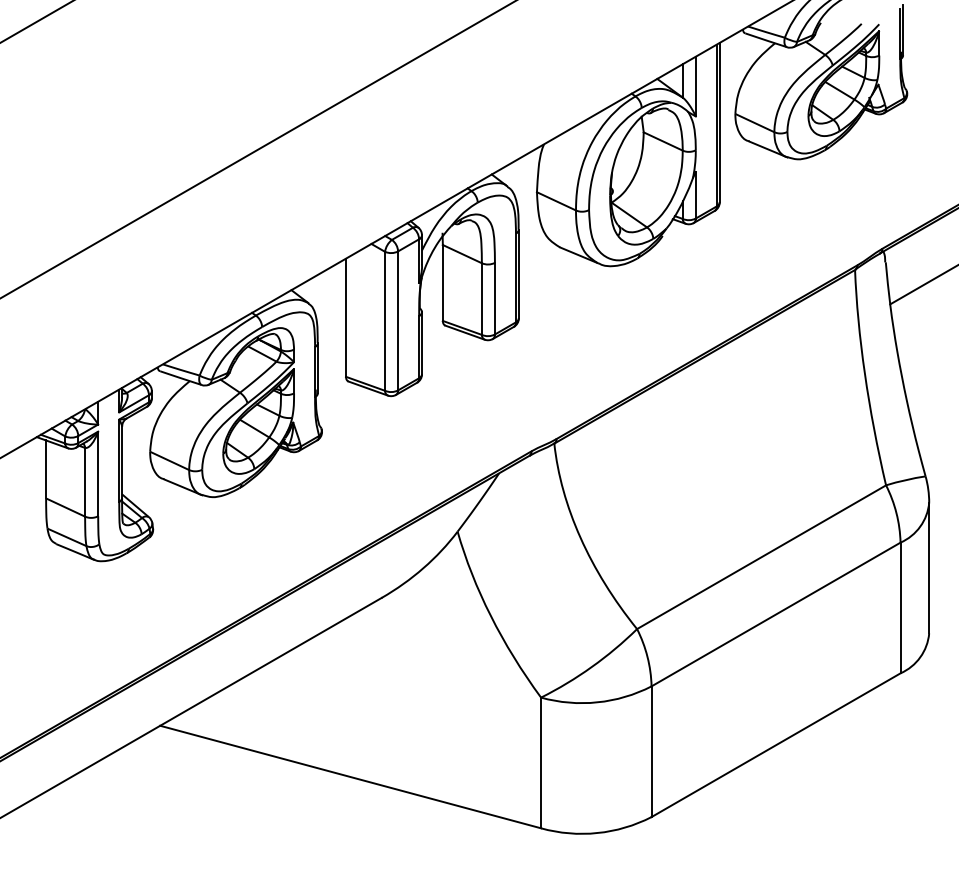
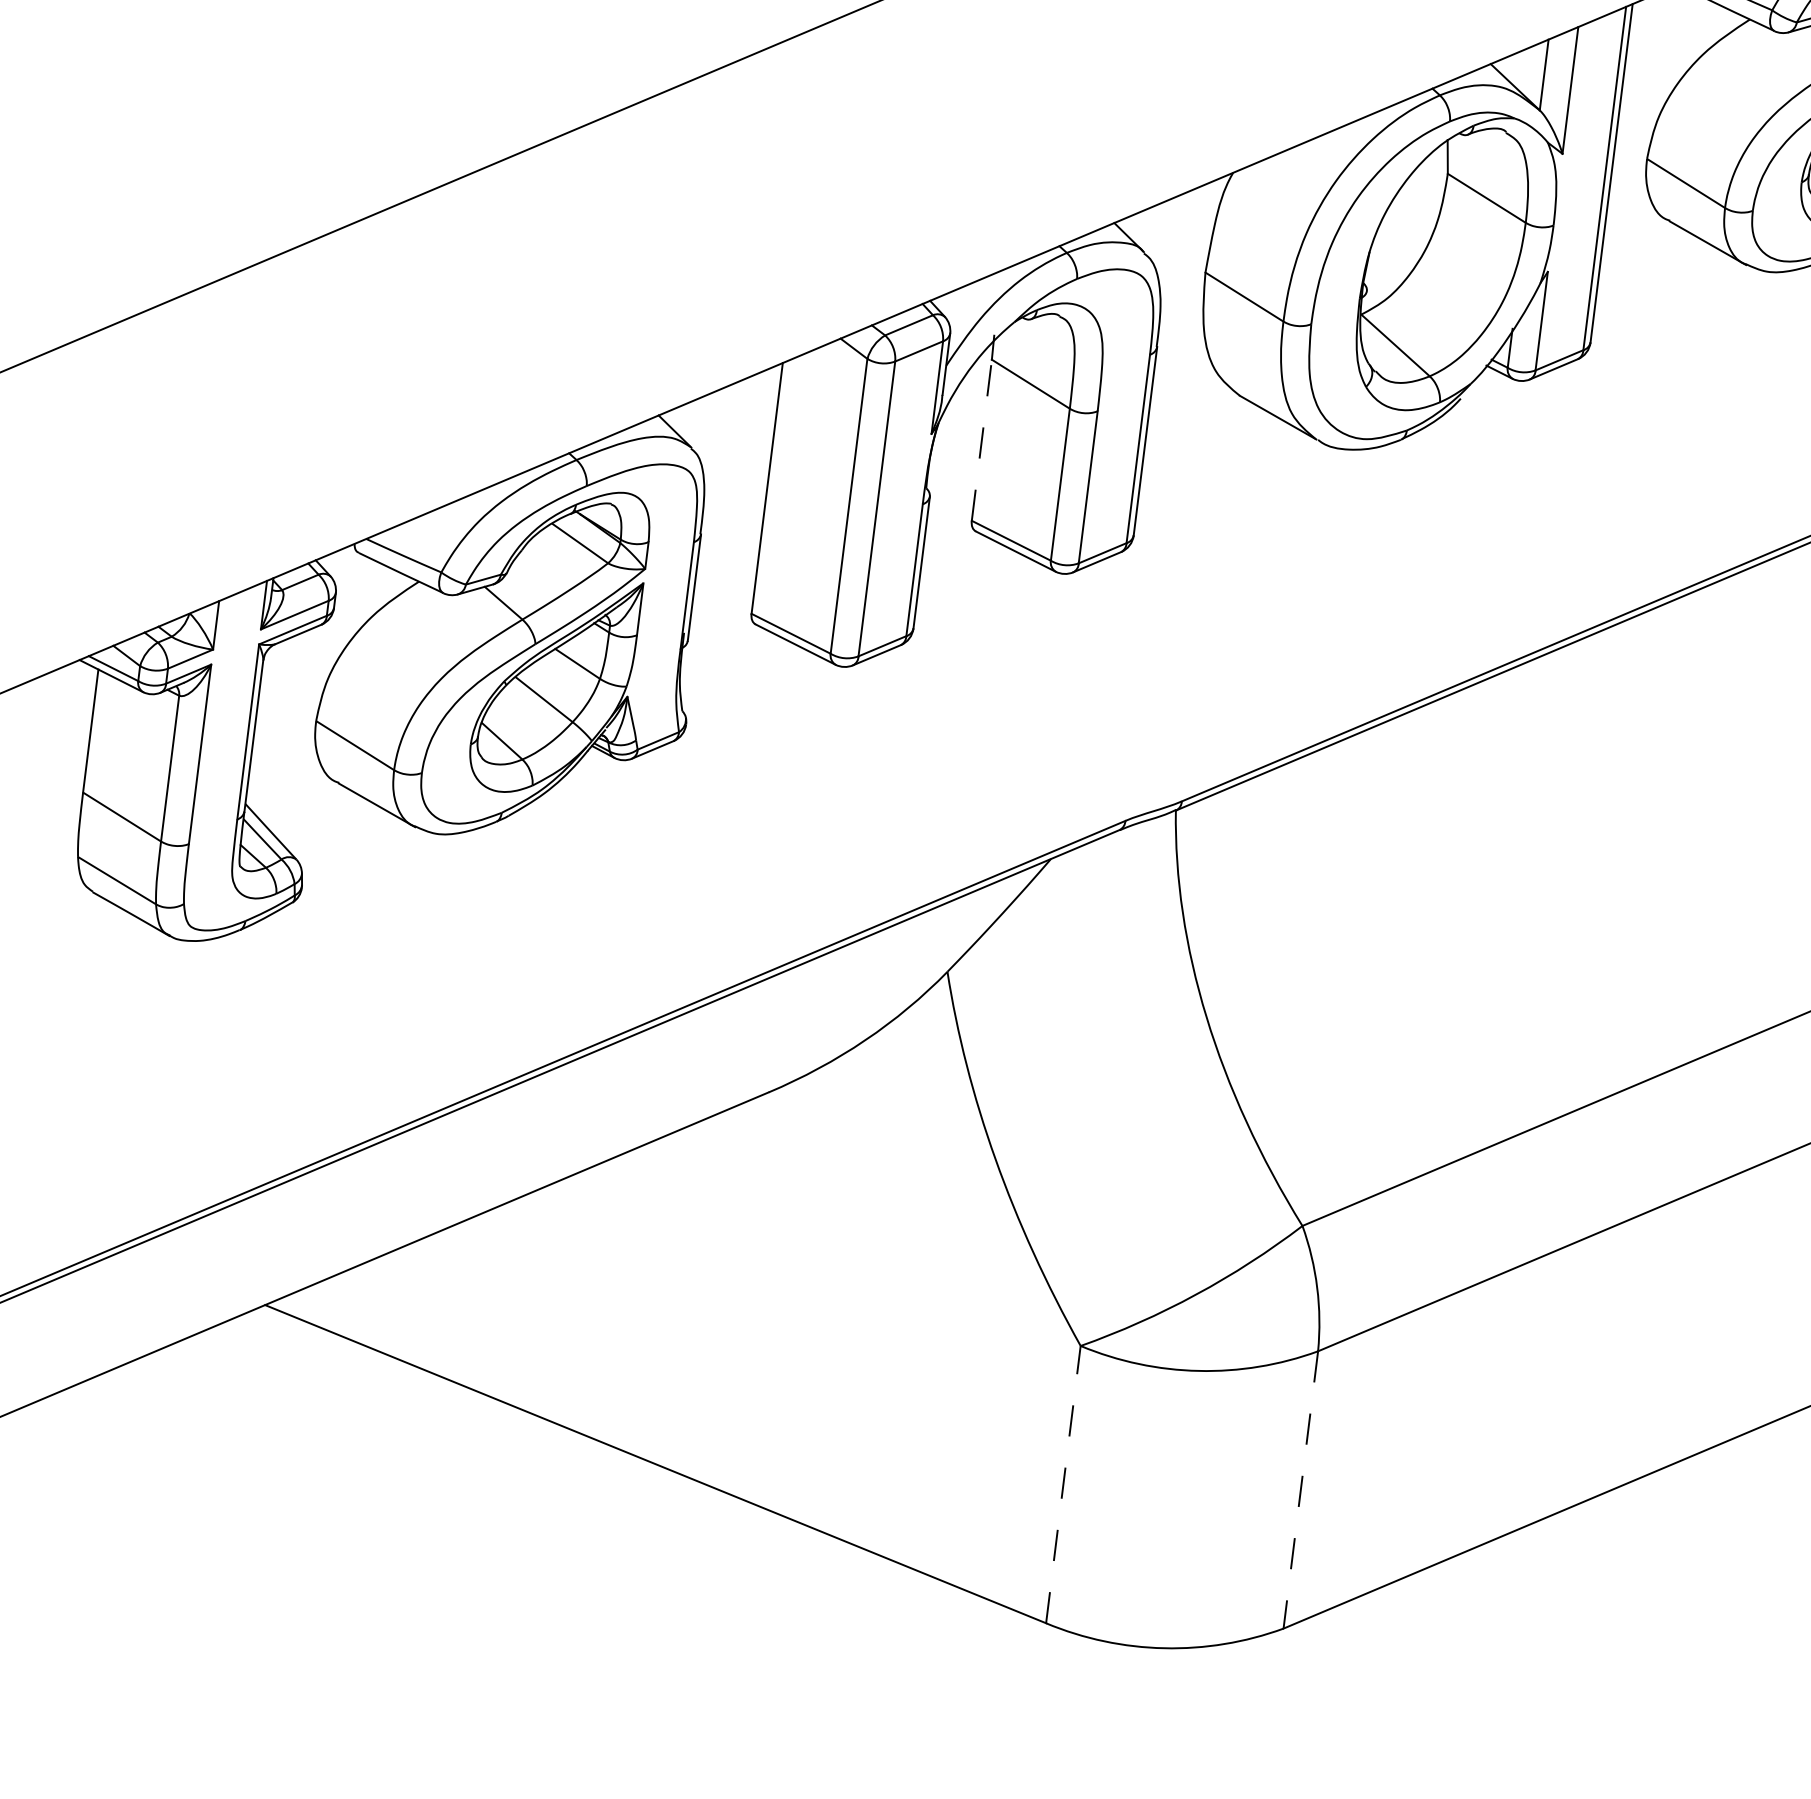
line: (442, 282) -> (981, 439), solid -> dashed
line: (651, 752) -> (1300, 1491), solid -> dashed
line: (541, 762) -> (1064, 1483), solid -> dashed

